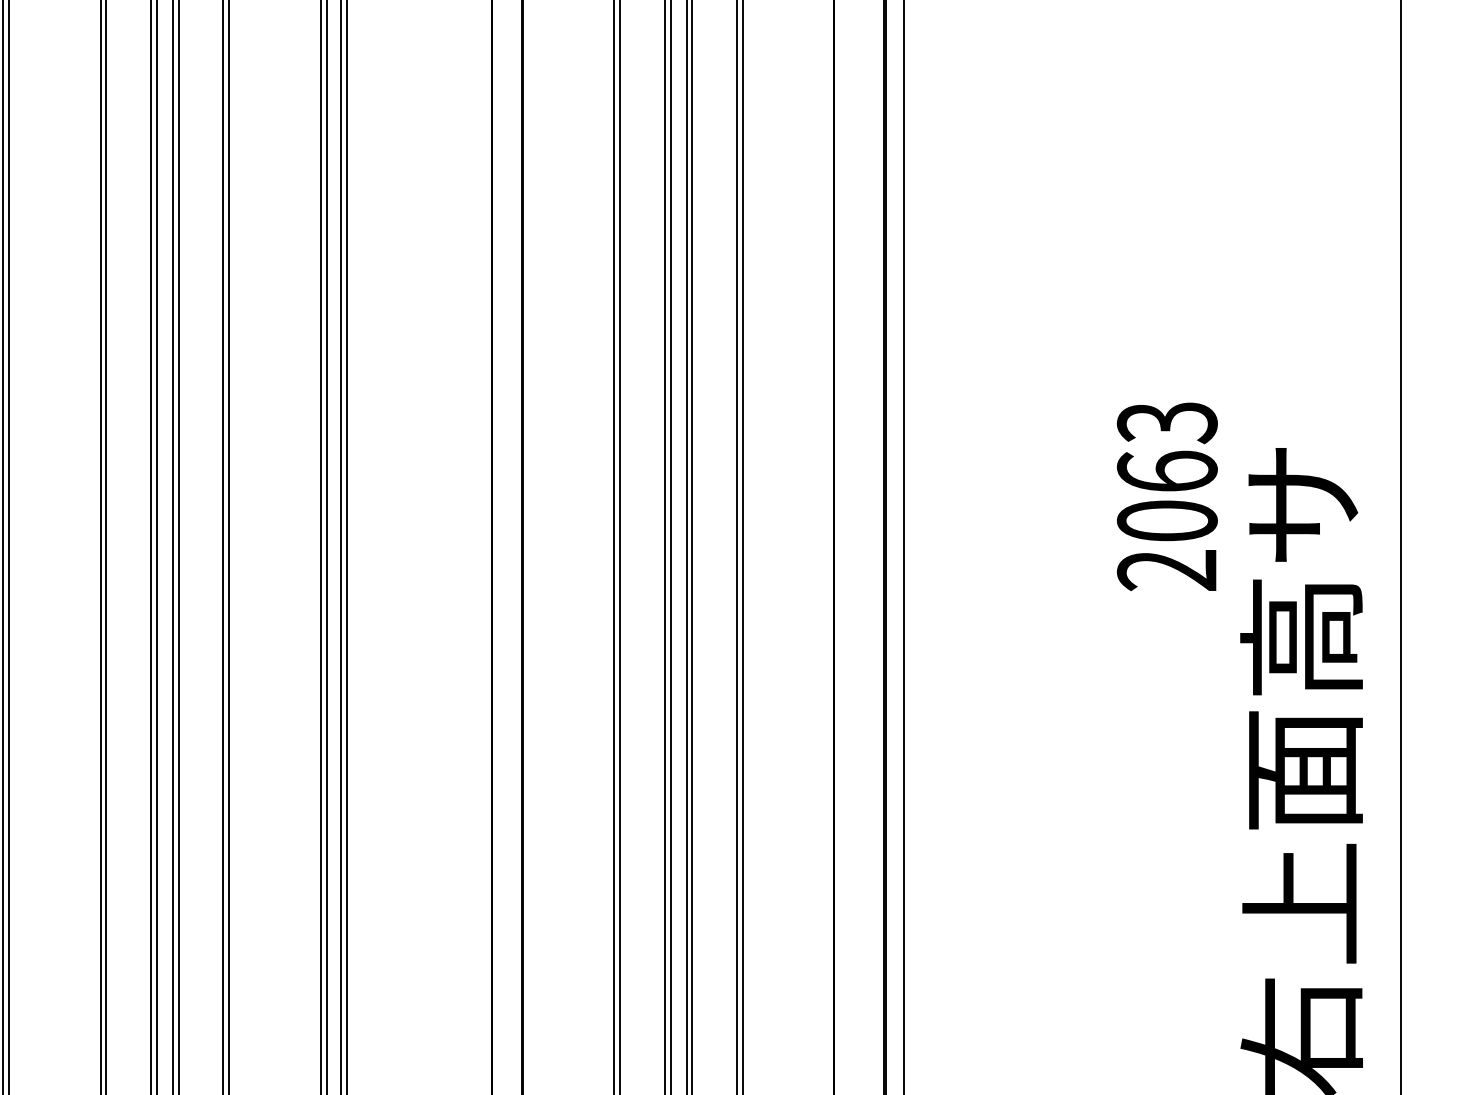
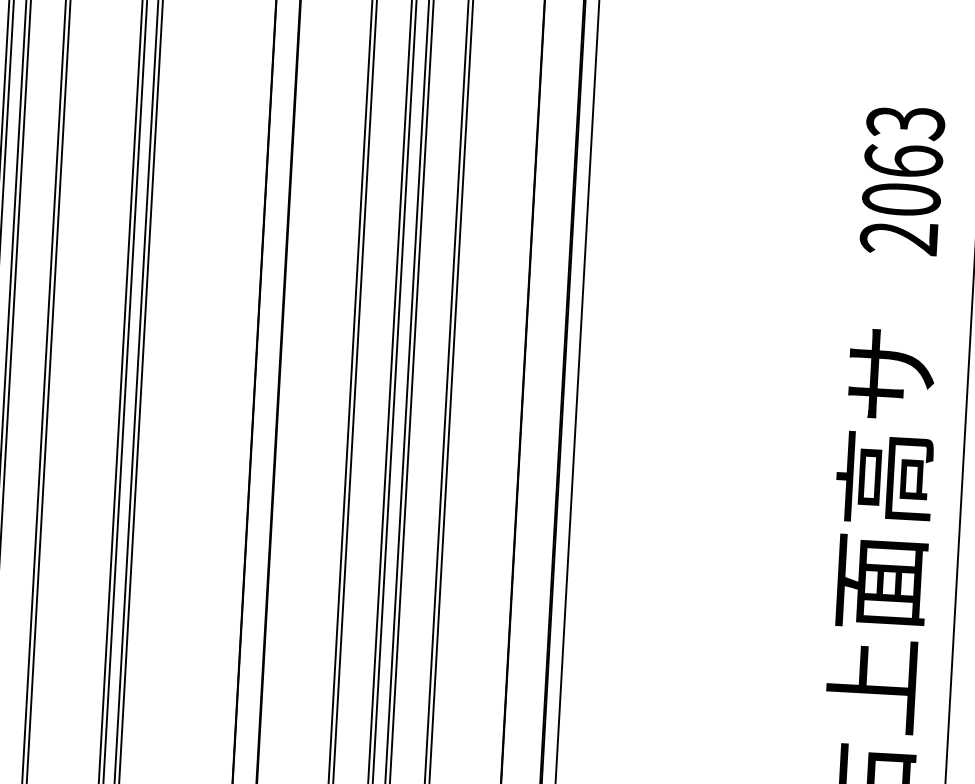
text: (1167, 496) -> (902, 180), moved

